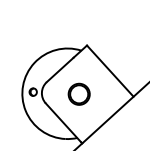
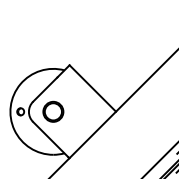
part: (79, 93) -> (53, 111), moved

